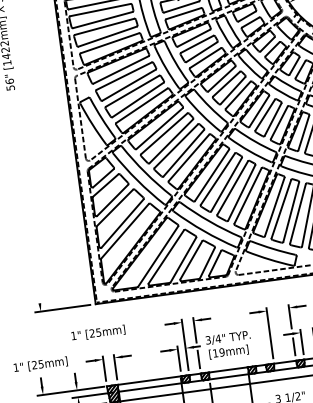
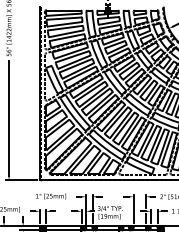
line: (26, 199) -> (9, 117), added
text: (99, 333) -> (51, 196), moved

